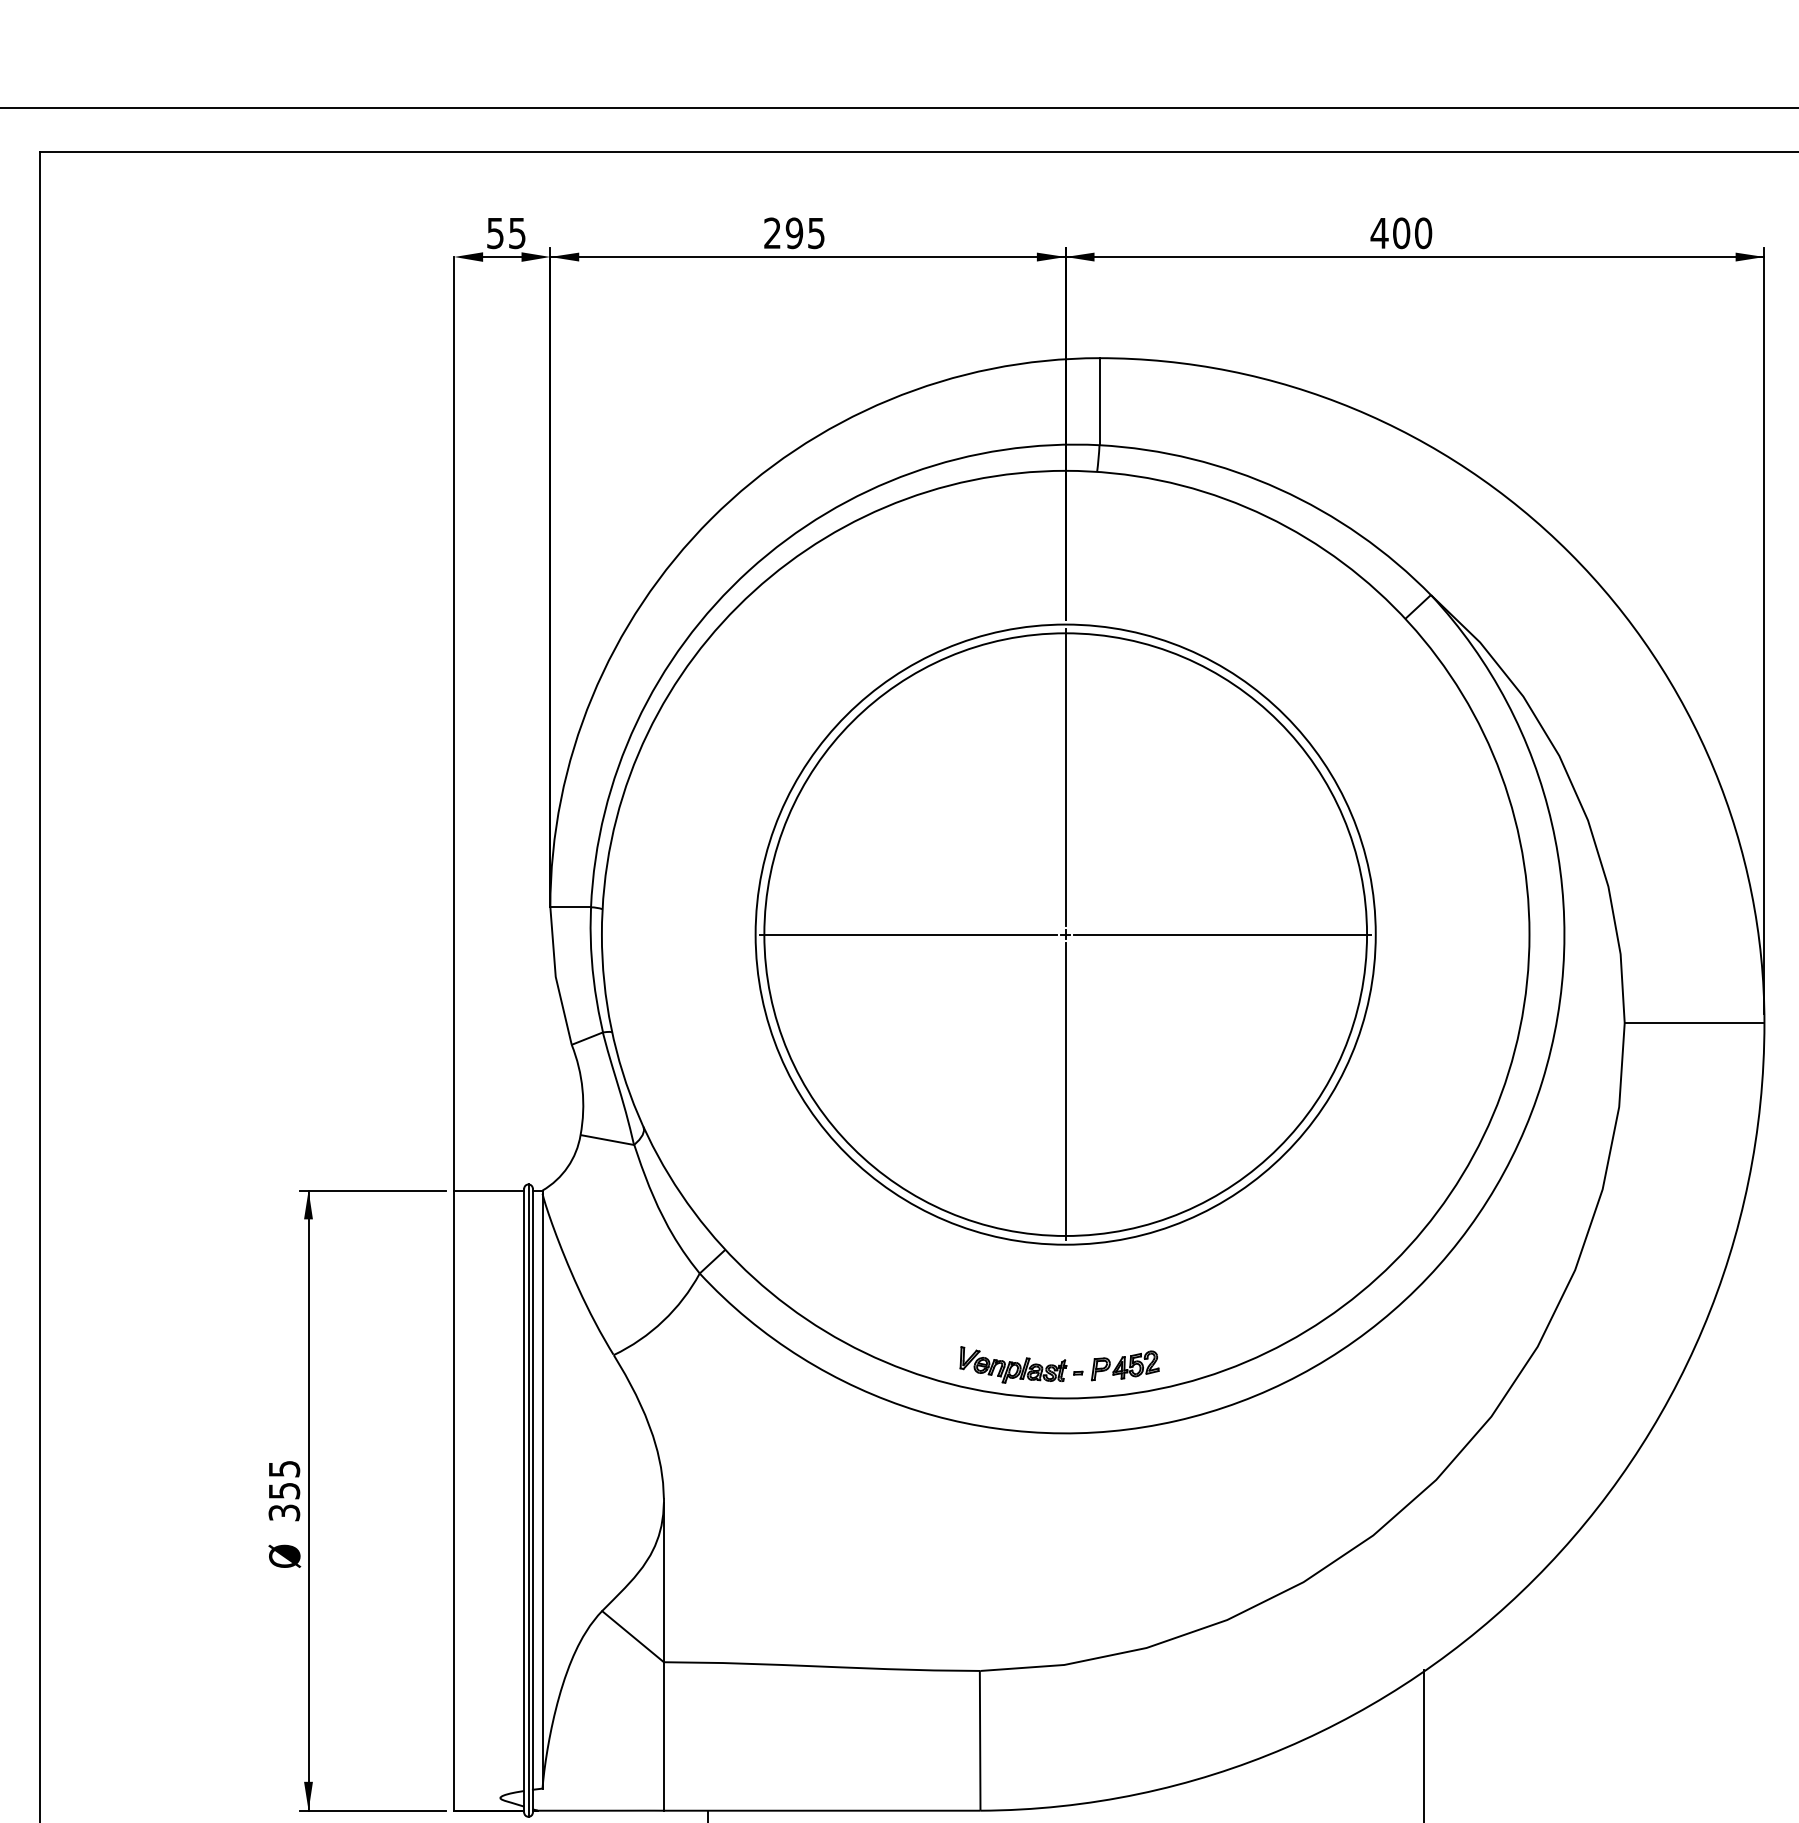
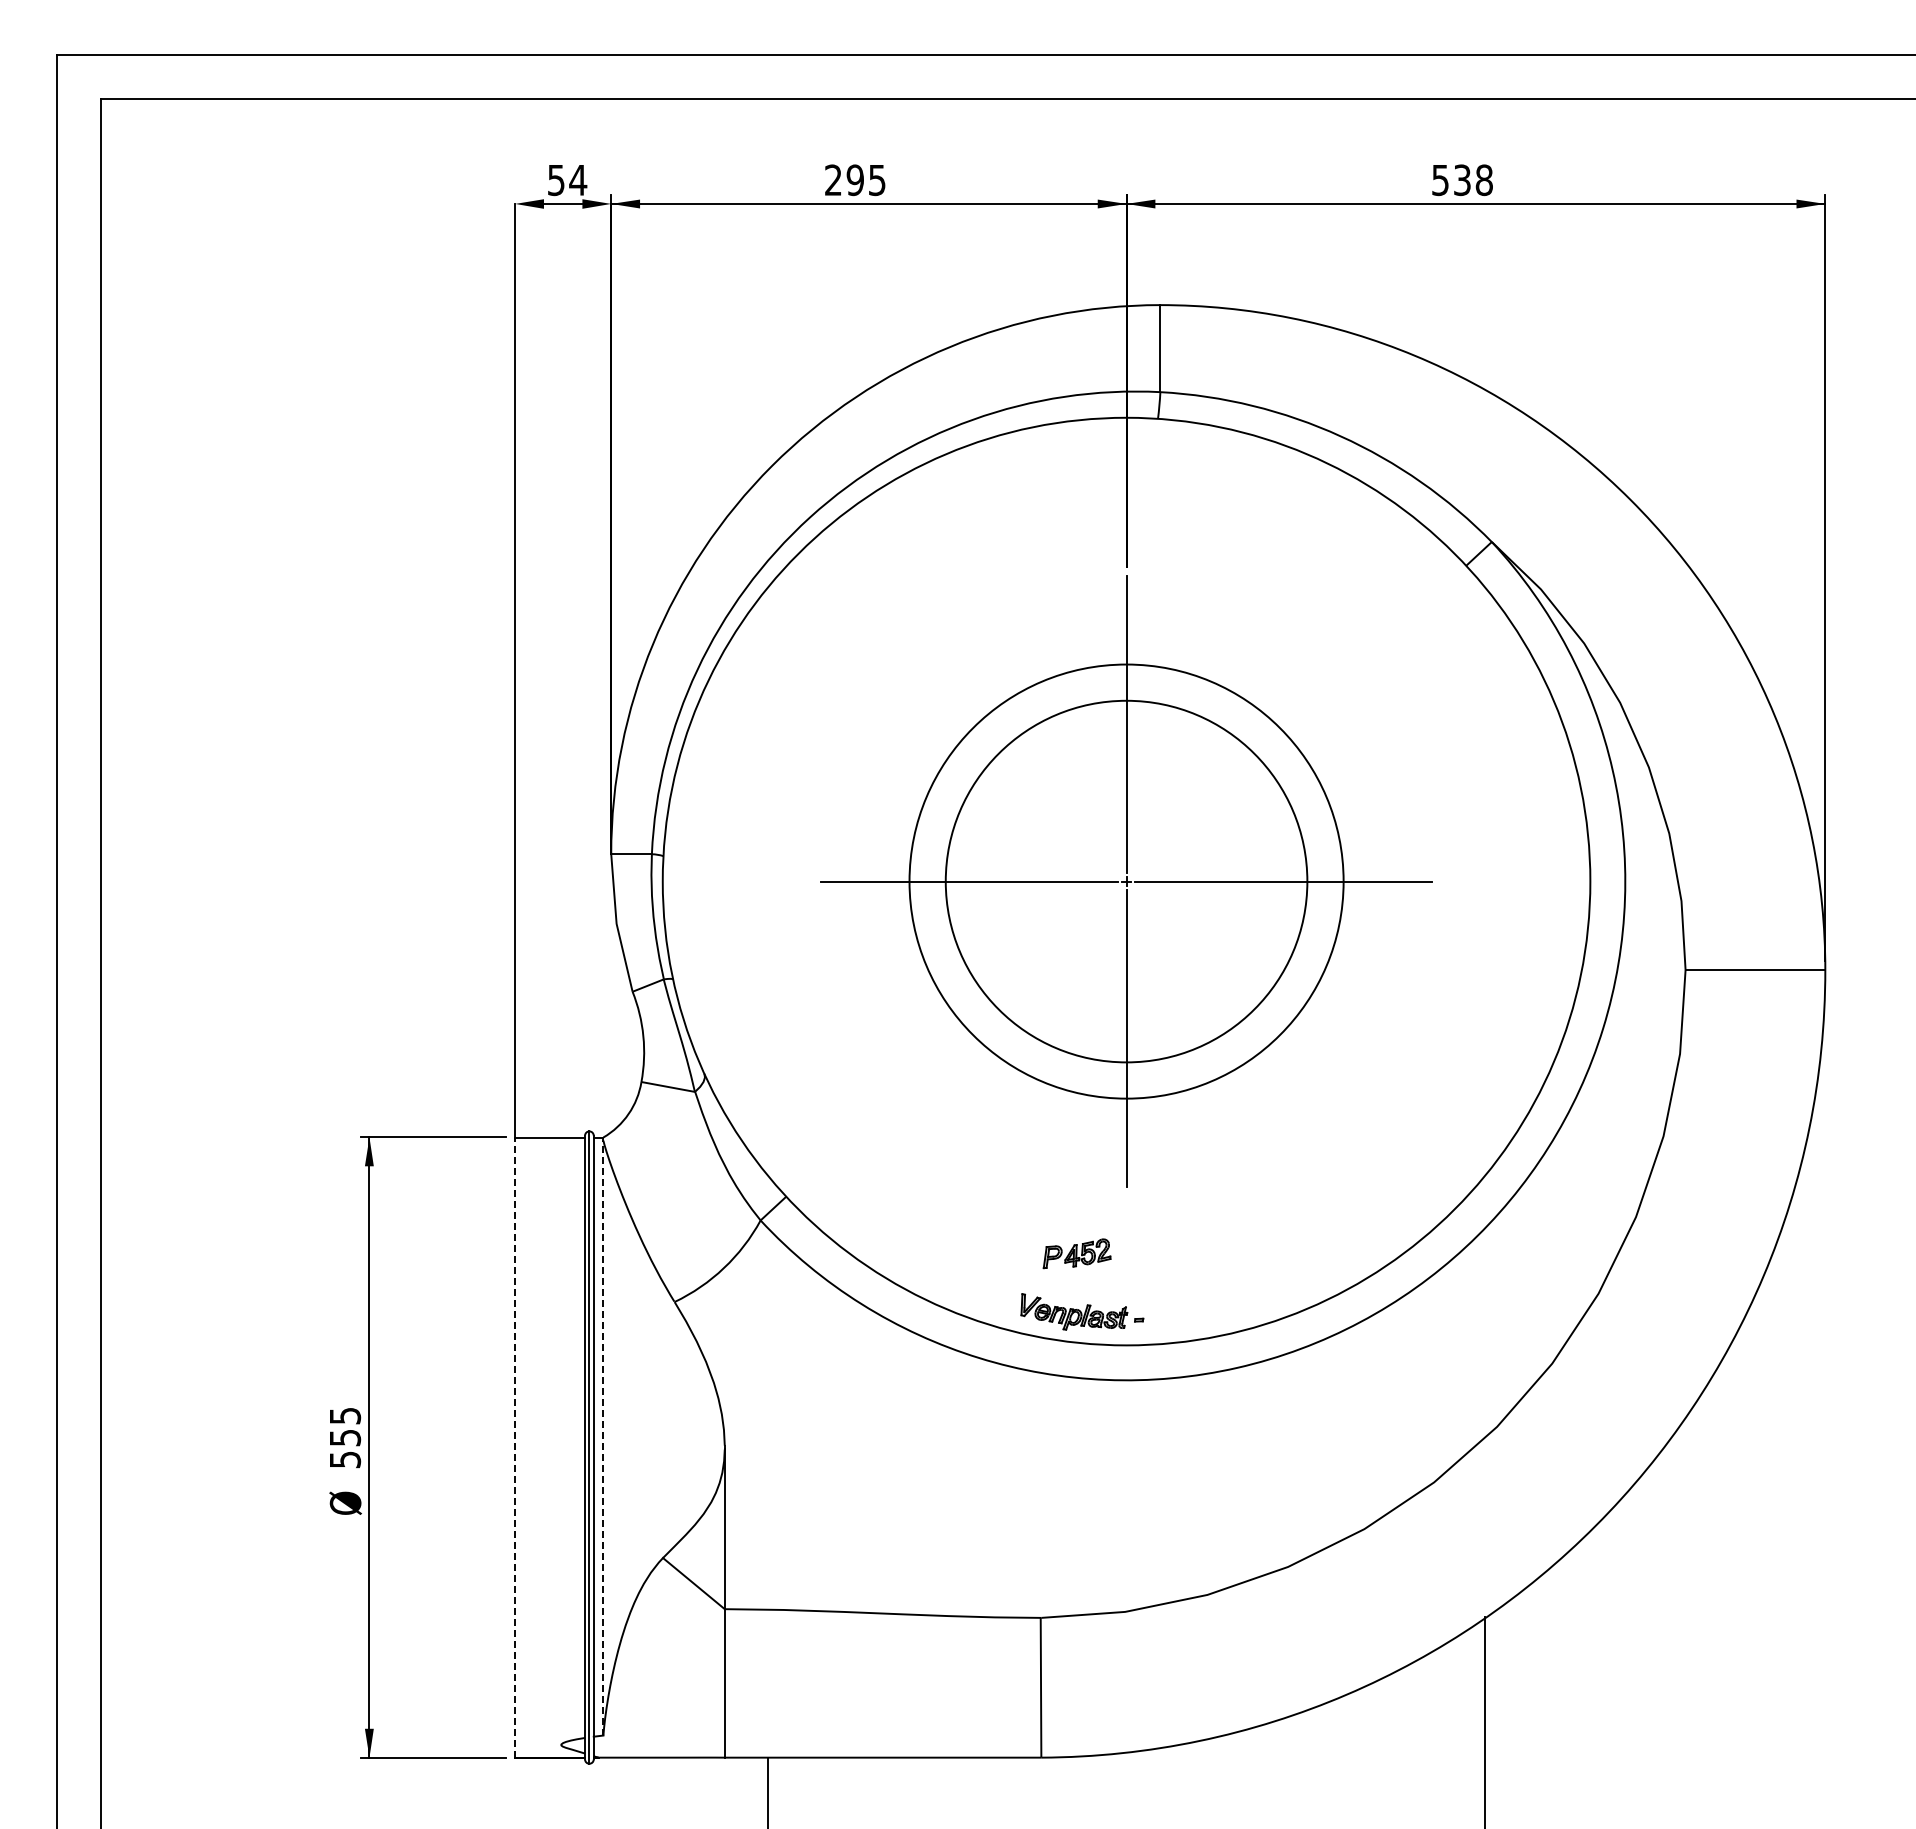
text: (517, 233) -> (578, 180), 55 -> 54
text: (1401, 233) -> (1462, 180), 400 -> 538
circle: (1065, 934) -> (1126, 881), size x0.6
circle: (1065, 934) -> (1126, 881), size x0.7
part: (1124, 1365) -> (1076, 1253), moved
line: (542, 1490) -> (603, 1437), solid -> dashed
line: (454, 1500) -> (515, 1447), solid -> dashed
text: (283, 1512) -> (344, 1459), 355 -> 555

